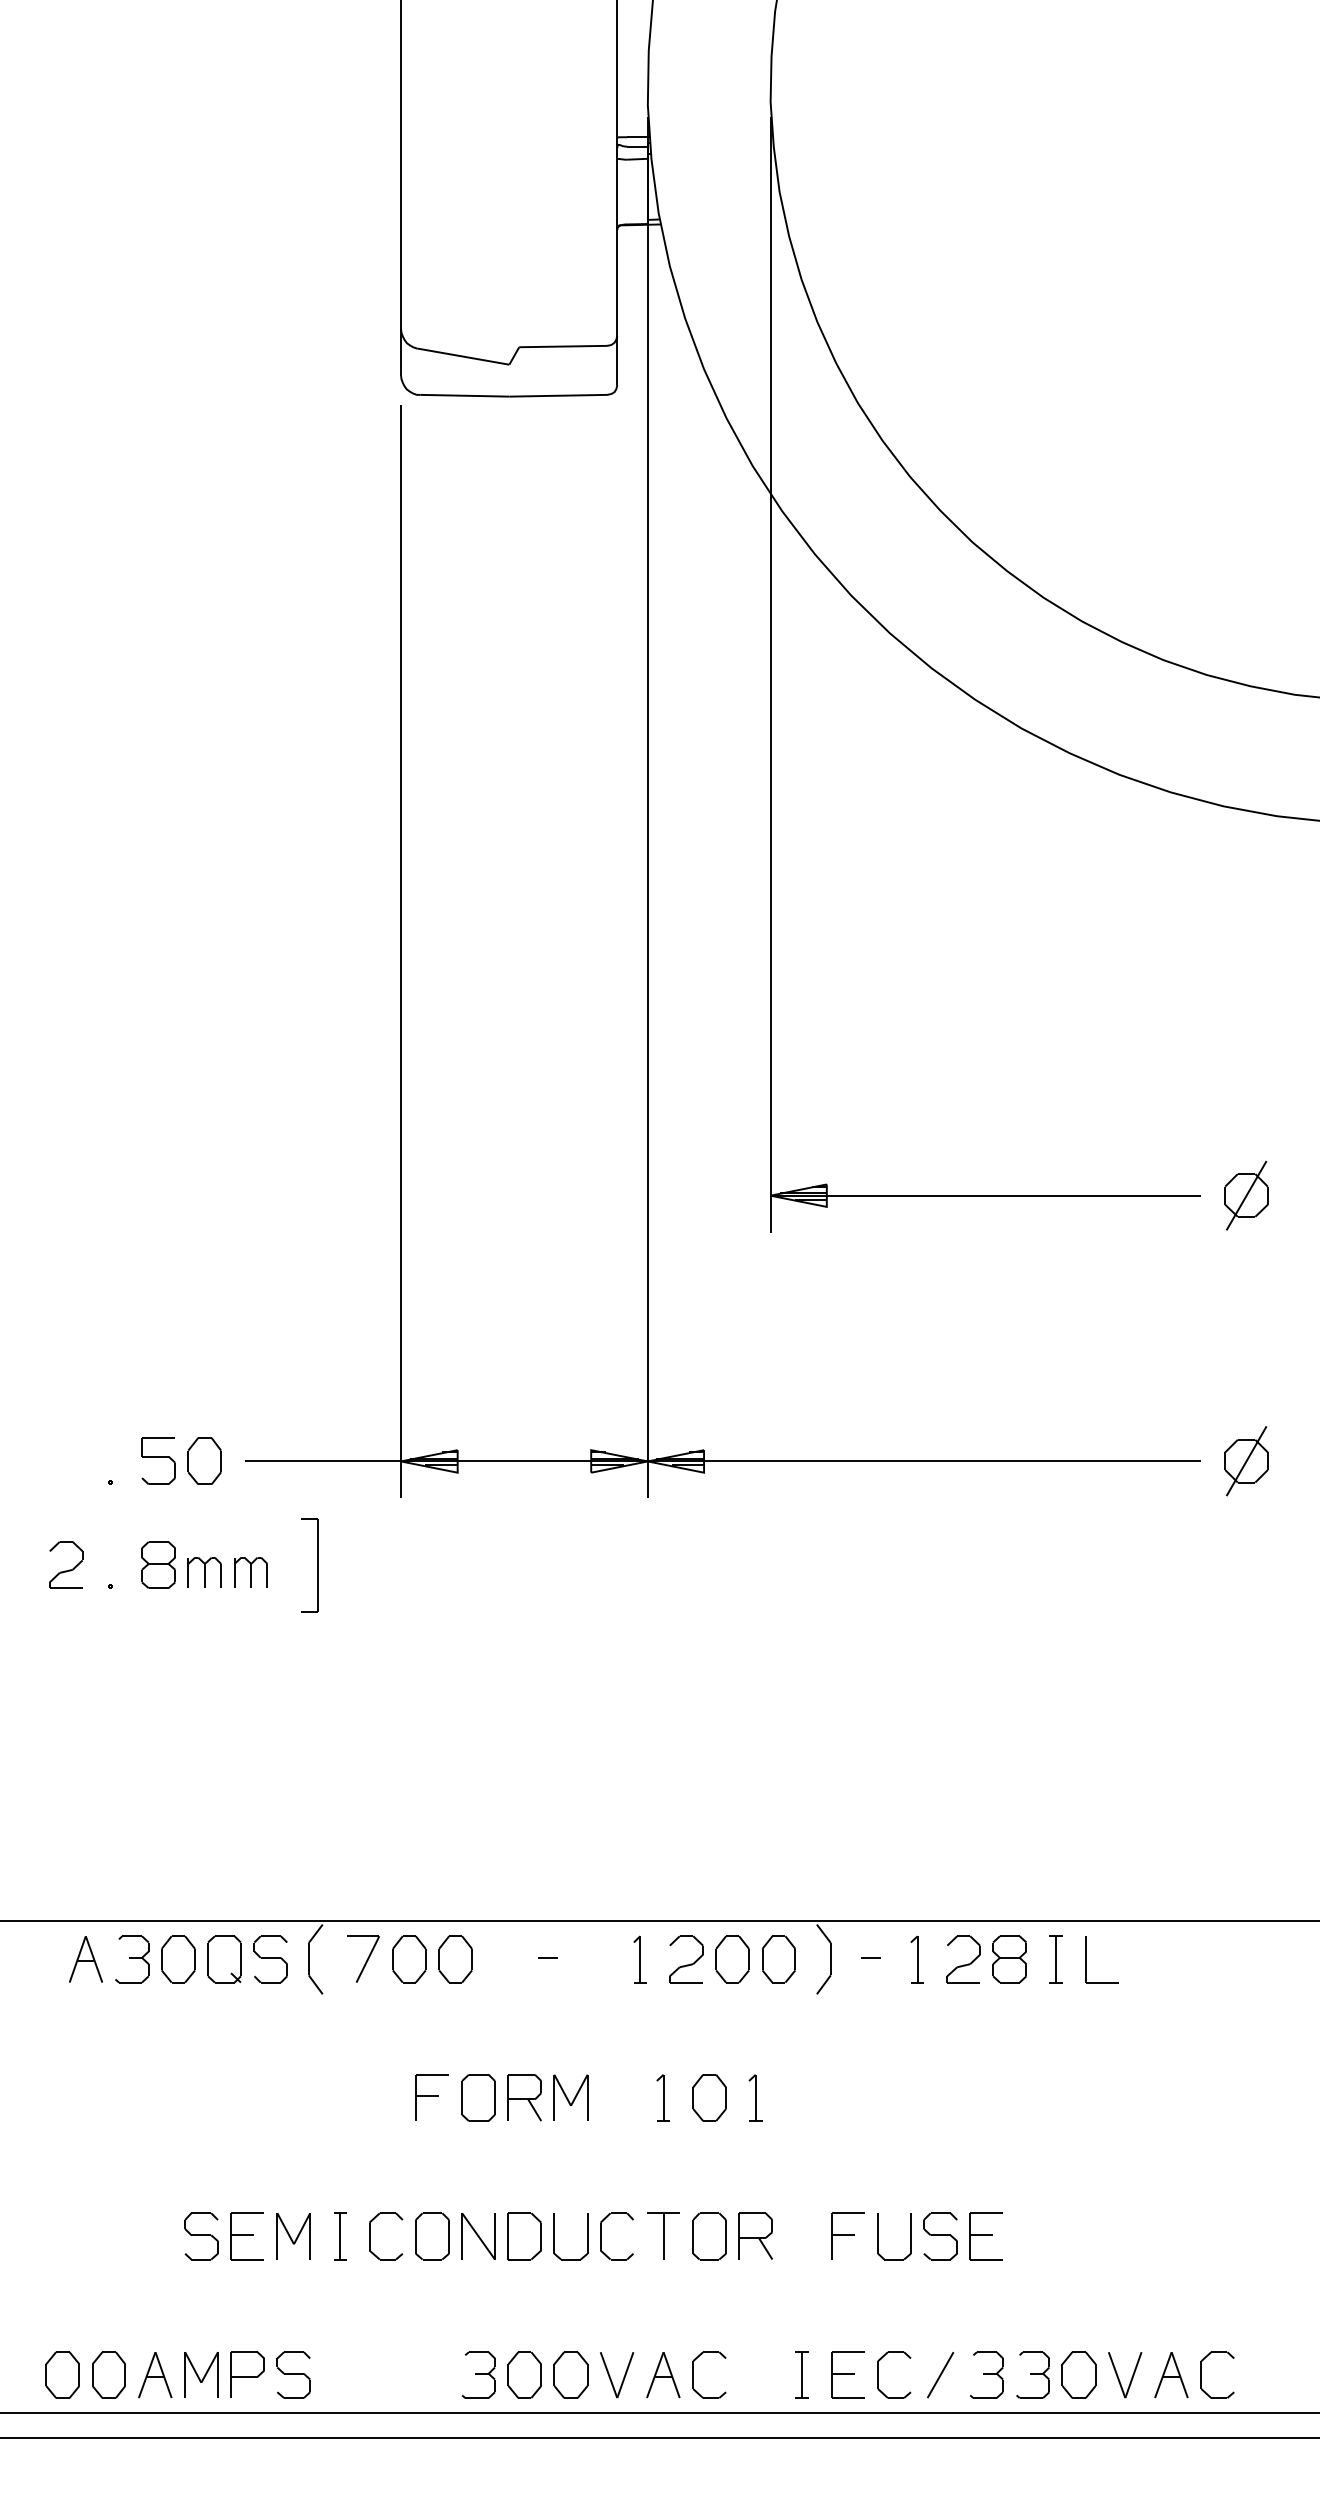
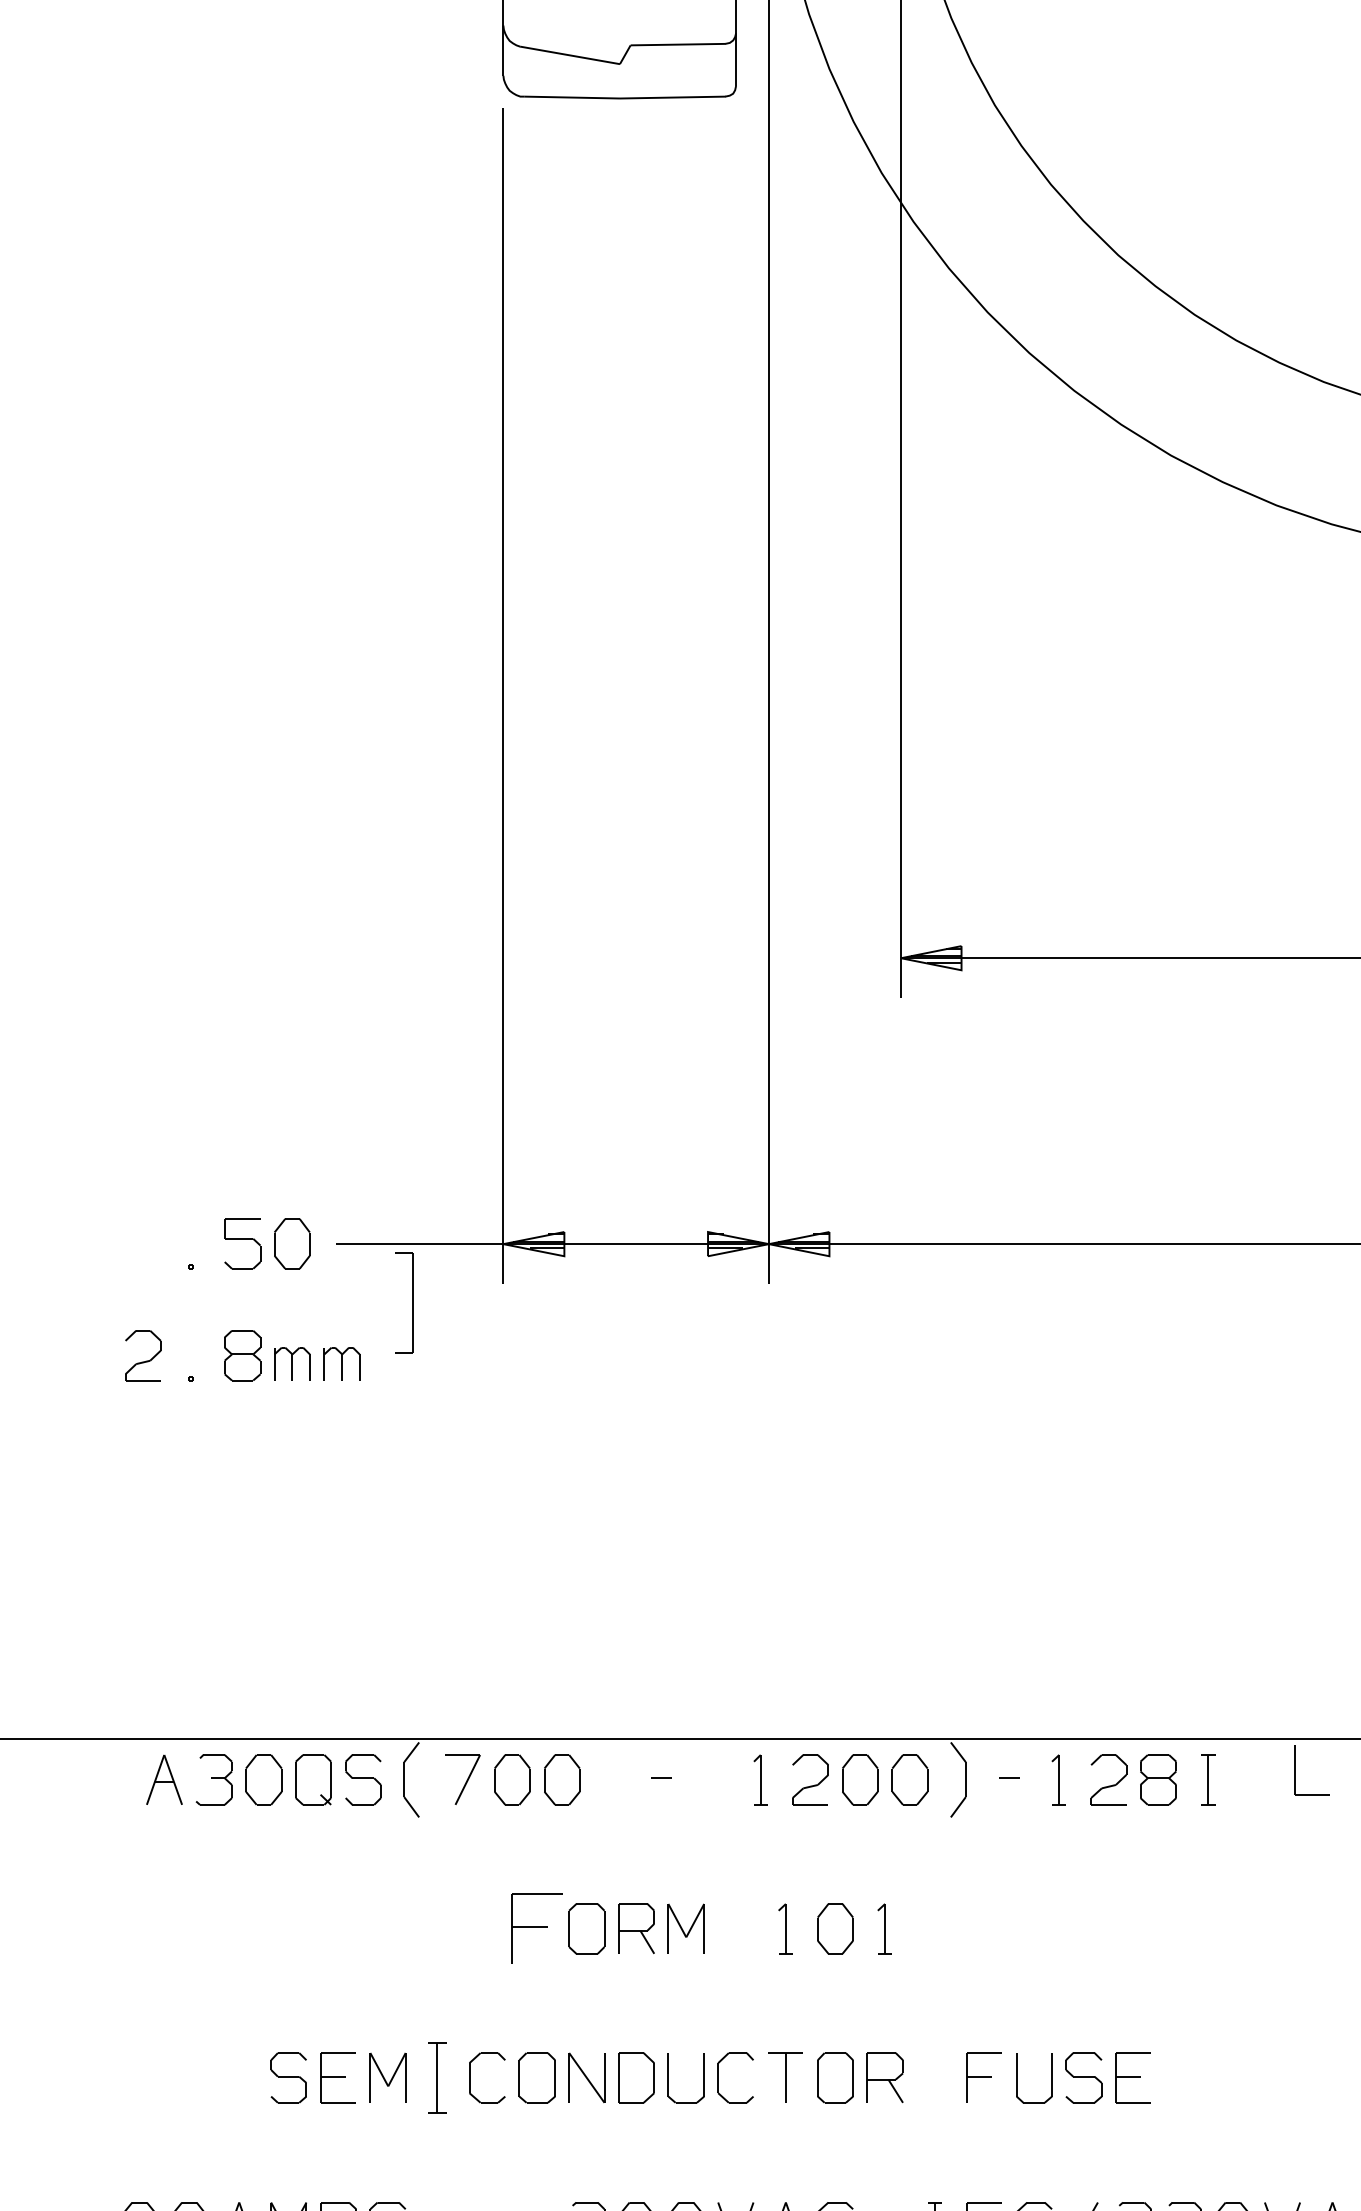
part: (317, 1565) -> (412, 1303), moved
part: (1086, 1959) -> (1295, 1770), moved
part: (431, 2097) -> (536, 1928), size x1.4
part: (340, 2236) -> (438, 2078), size x1.4

